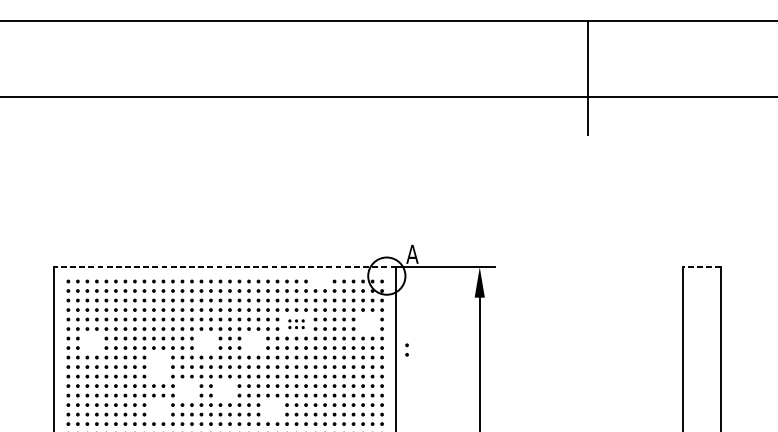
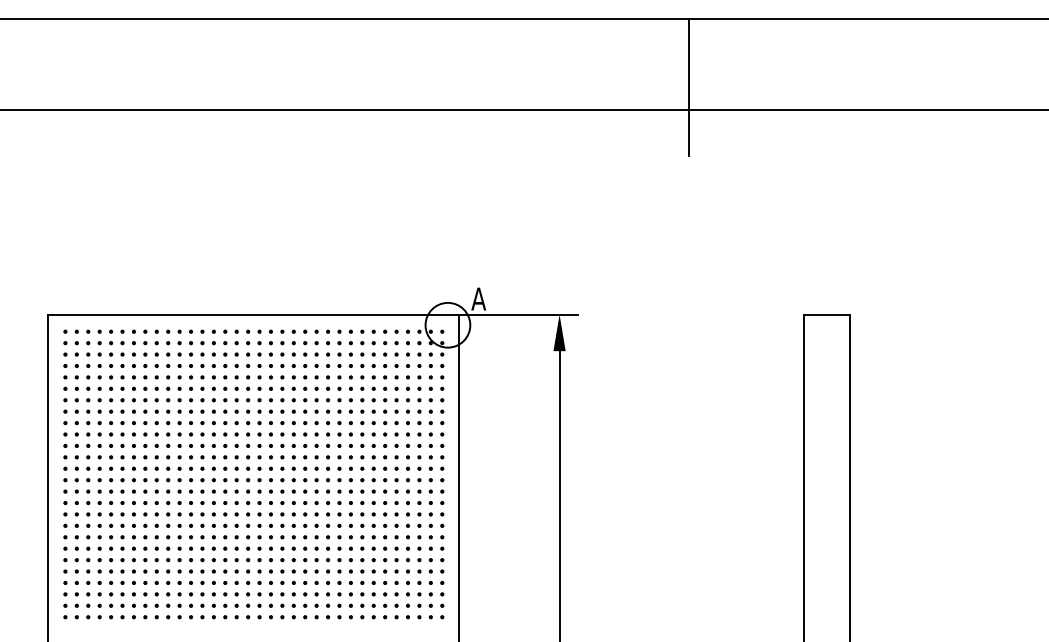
line: (224, 267) -> (253, 314), dashed -> solid
line: (701, 267) -> (826, 314), dashed -> solid
part: (319, 281) -> (367, 331), added
part: (296, 323) -> (339, 382), size x1.43
part: (367, 323) -> (424, 382), added
part: (91, 342) -> (93, 405), added
part: (205, 342) -> (230, 405), added
part: (253, 342) -> (287, 405), added
part: (407, 349) -> (472, 413), removed
part: (158, 367) -> (173, 434), added
part: (186, 390) -> (207, 462), added
part: (224, 390) -> (253, 462), added
part: (158, 409) -> (173, 485), added
part: (272, 409) -> (310, 485), added

